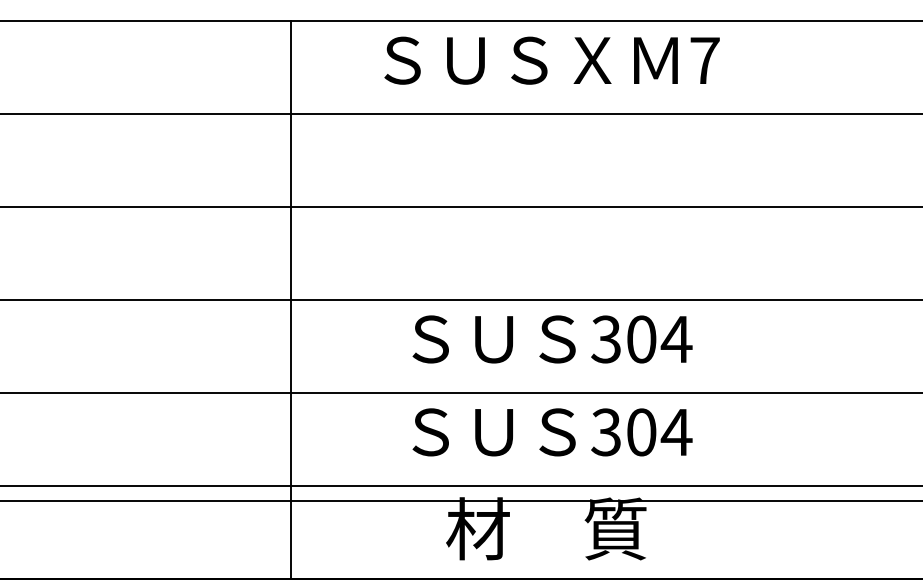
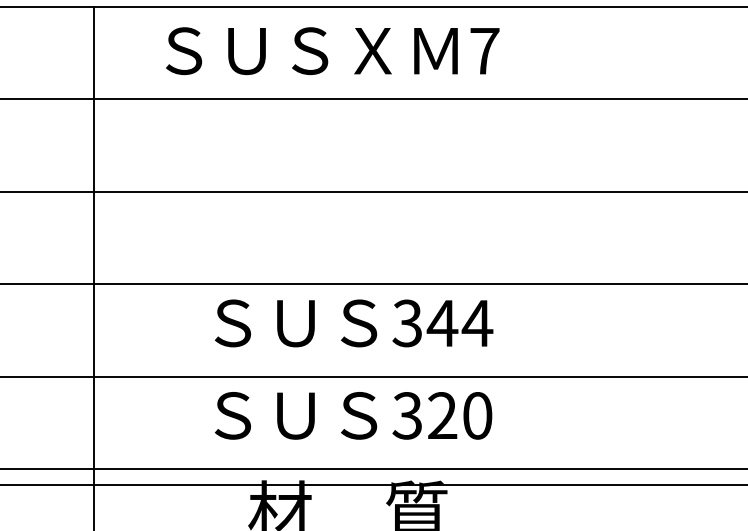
text: (551, 60) -> (332, 50), moved
text: (641, 339) -> (442, 323), 304 -> 344
text: (659, 432) -> (460, 415), 304 -> 320

